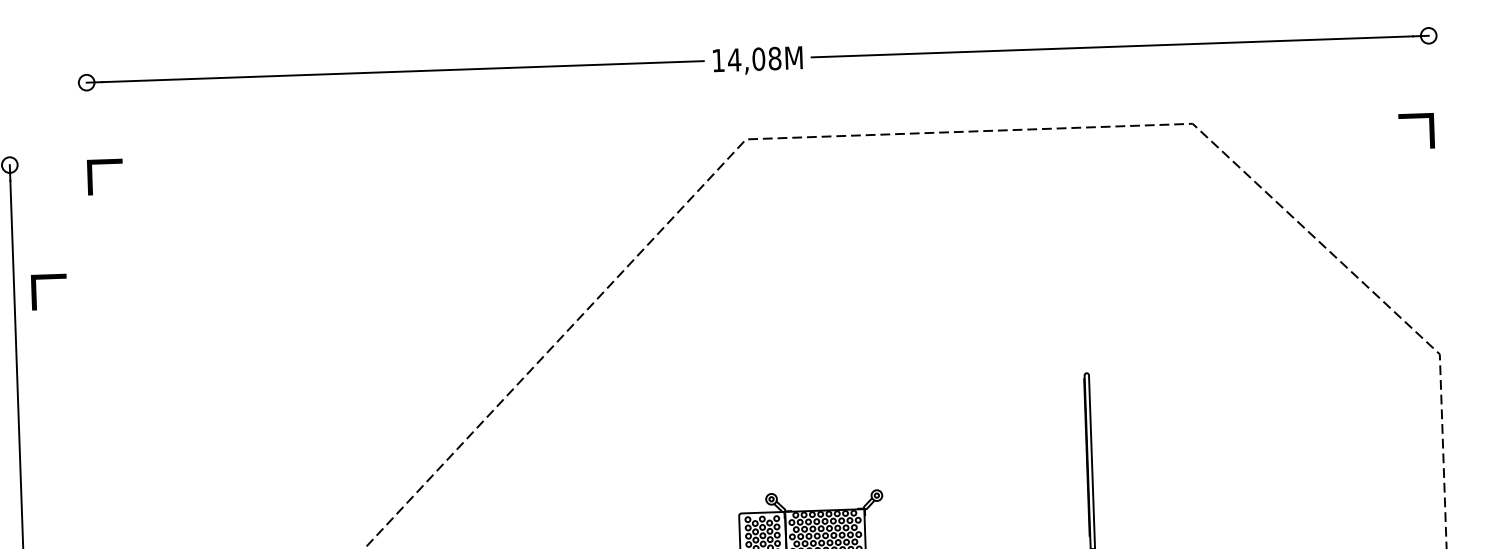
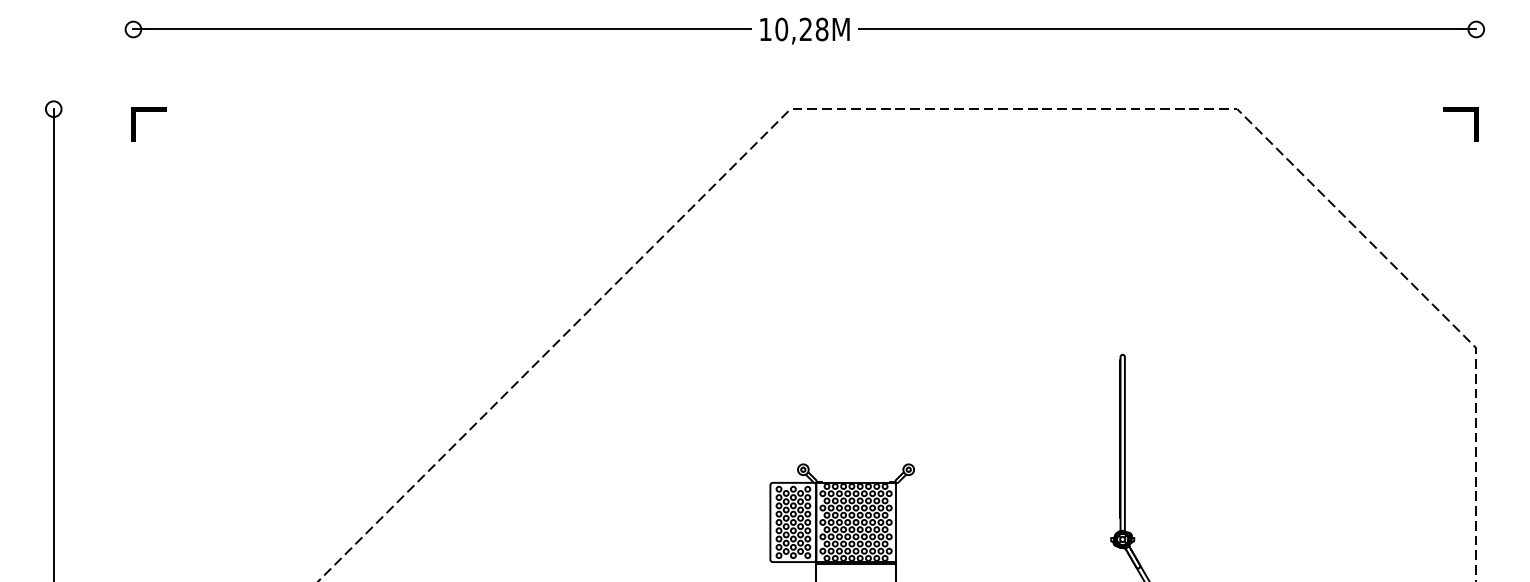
text: (746, 59) -> (793, 29), 14,08M -> 10,28M
line: (48, 279) -> (88, 224), removed

